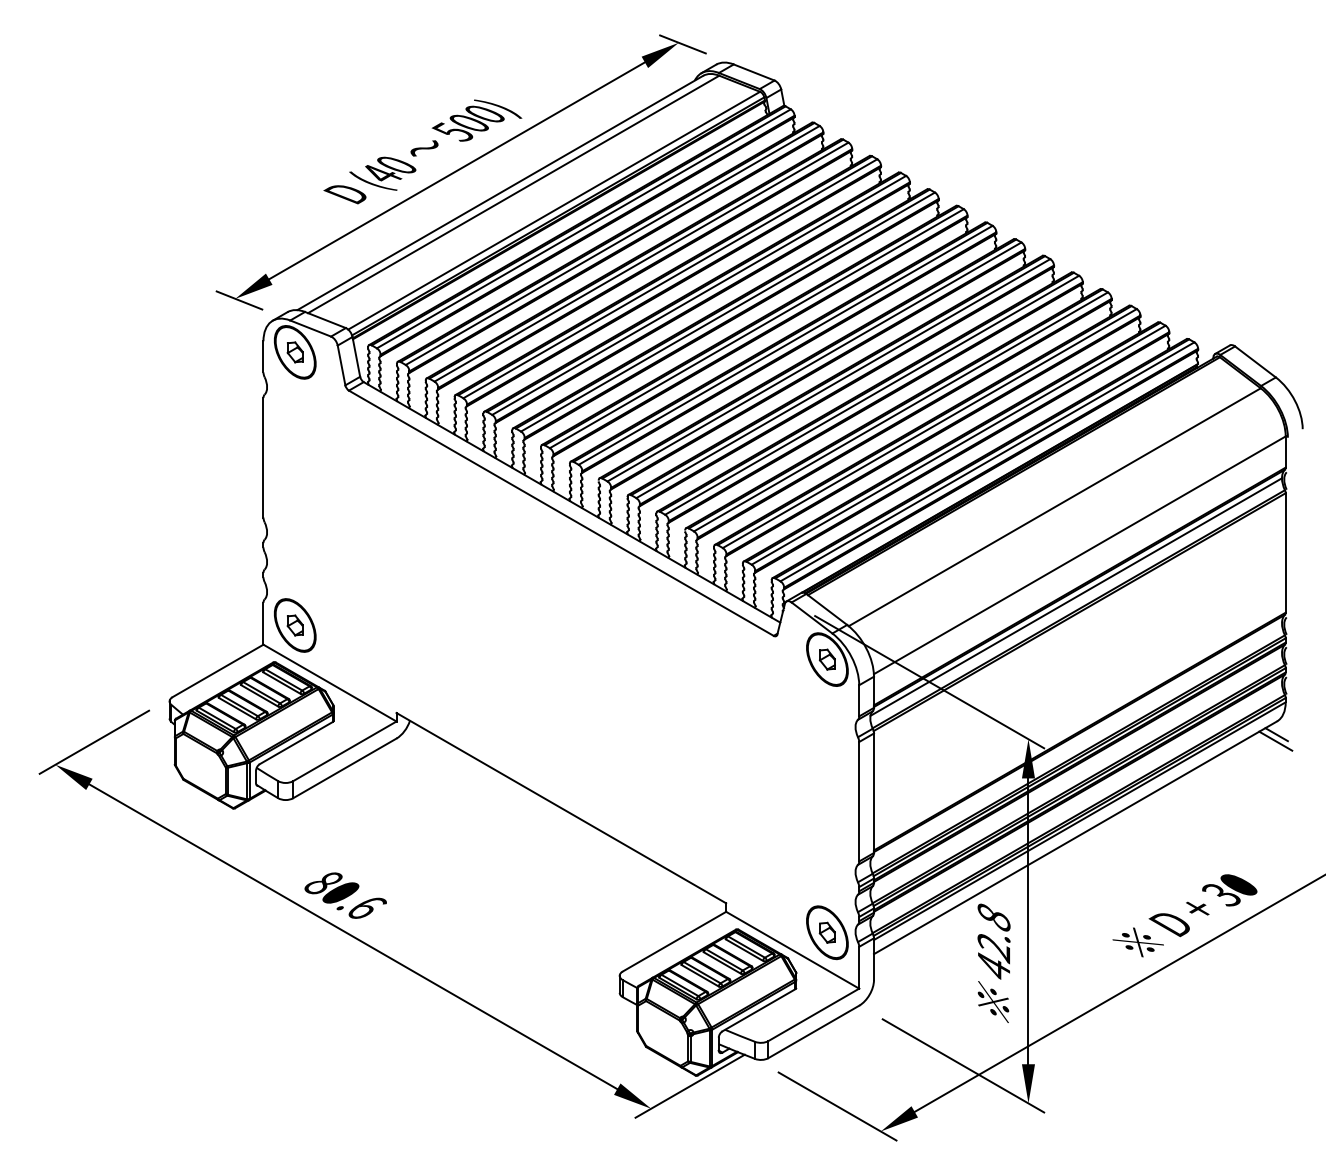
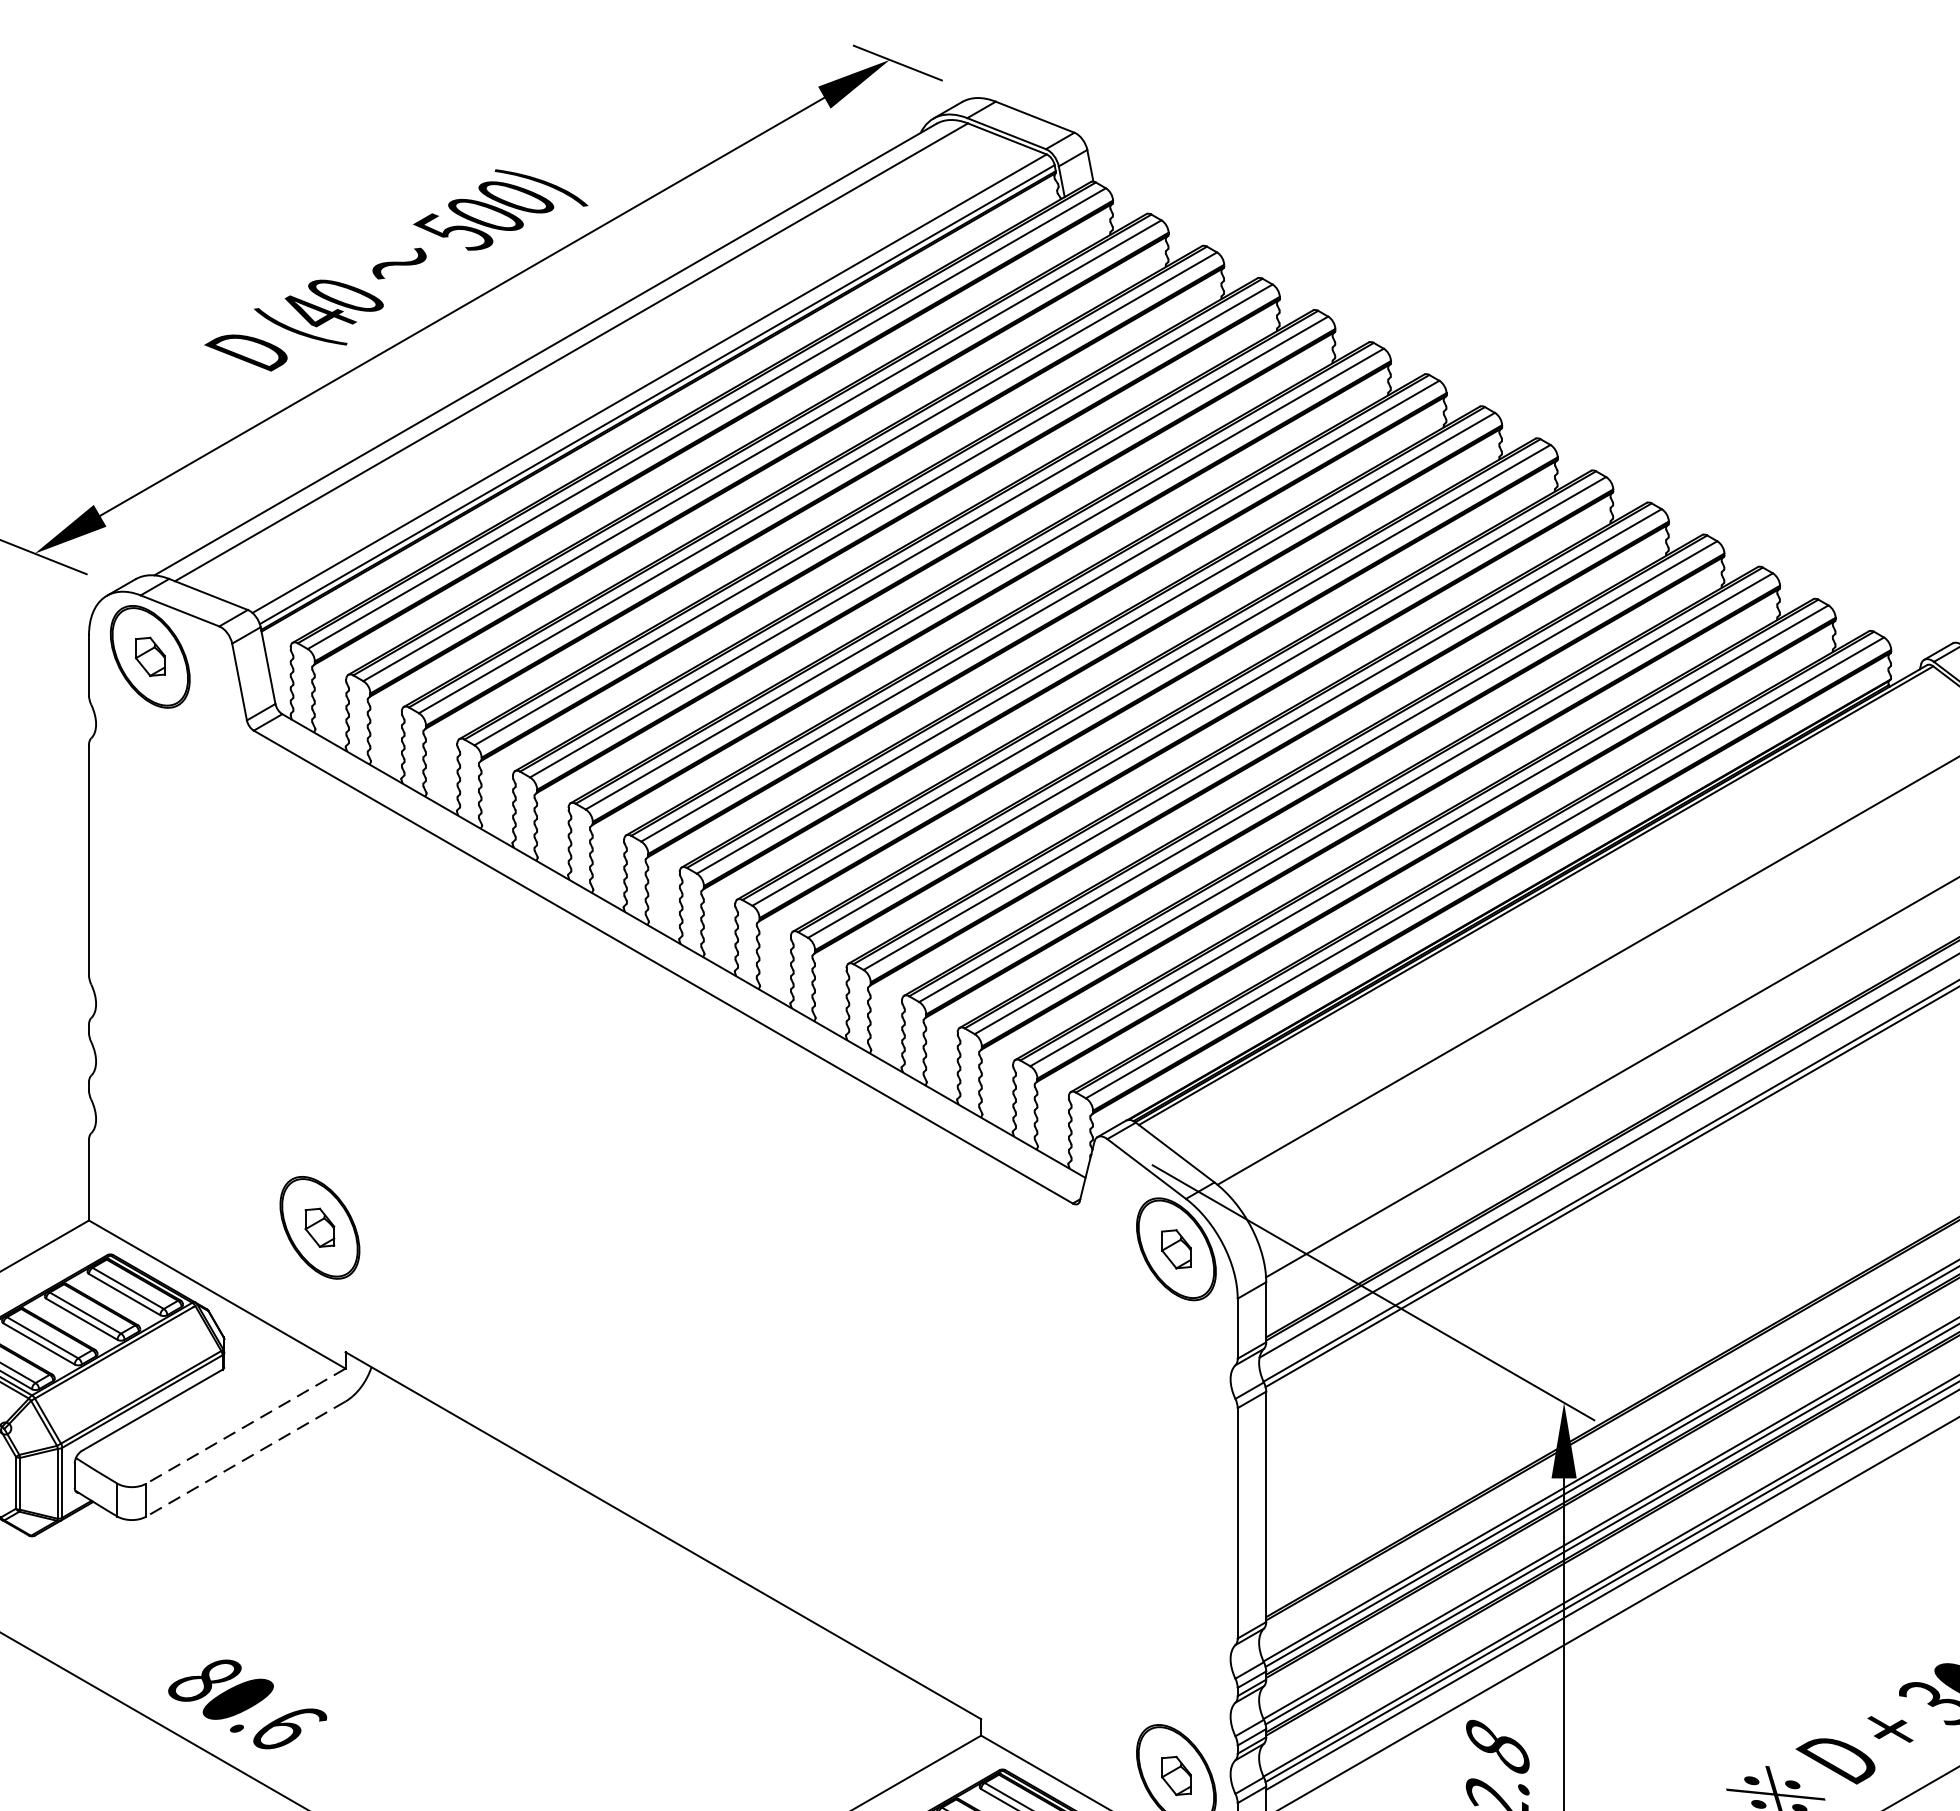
part: (295, 625) -> (320, 1227), moved
line: (344, 751) -> (245, 1426), solid -> dashed
line: (344, 768) -> (245, 1459), solid -> dashed

